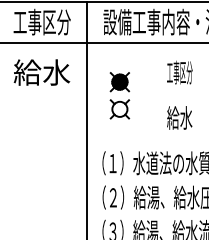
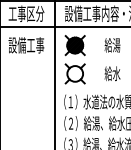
text: (42, 72) -> (26, 45), 給水 -> 設備工事
text: (179, 72) -> (112, 45), 工事区分 -> 給湯
part: (118, 95) -> (74, 59), size x1.67

